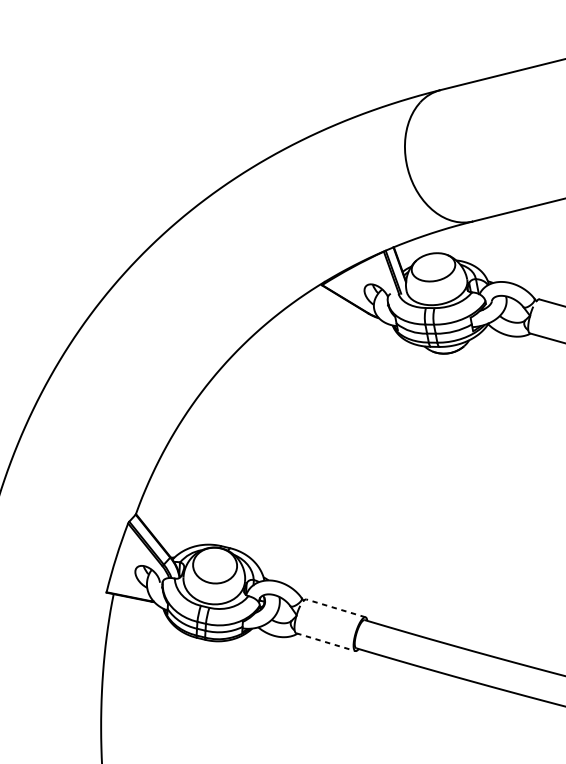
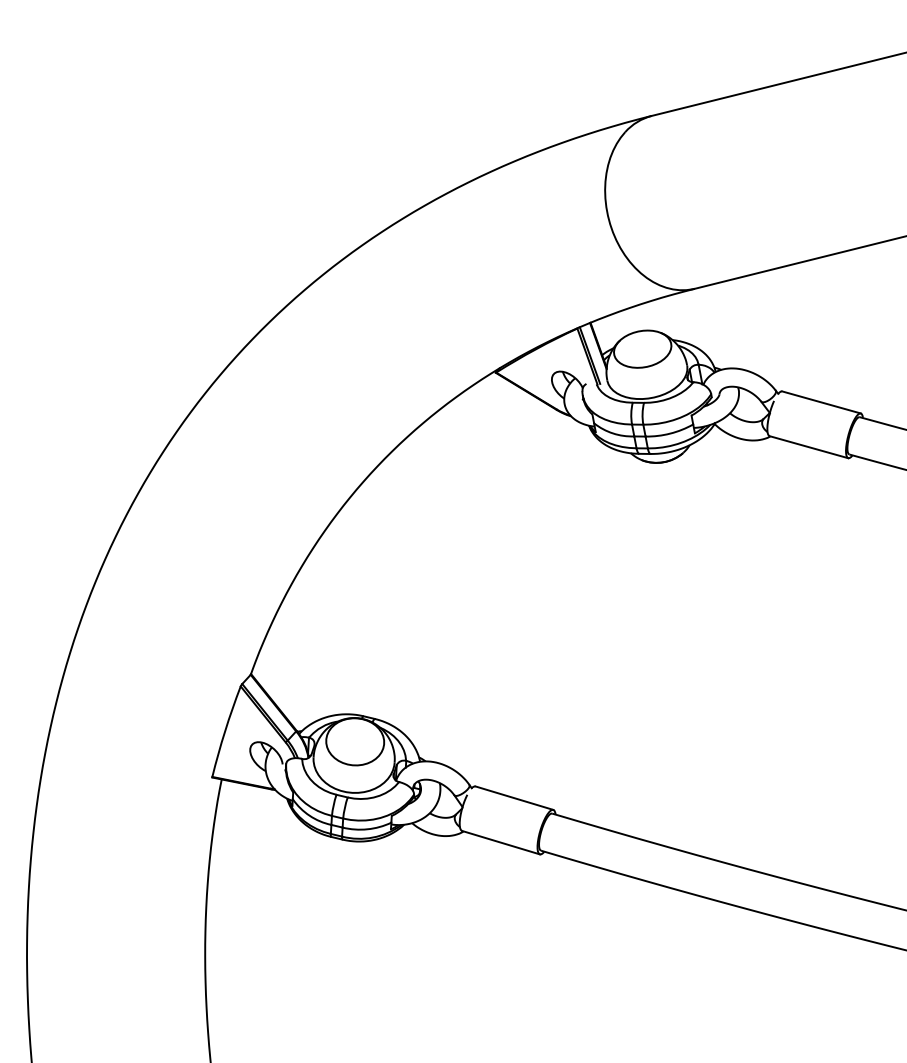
line: (336, 608) -> (514, 798), dashed -> solid
line: (326, 642) -> (501, 842), dashed -> solid

